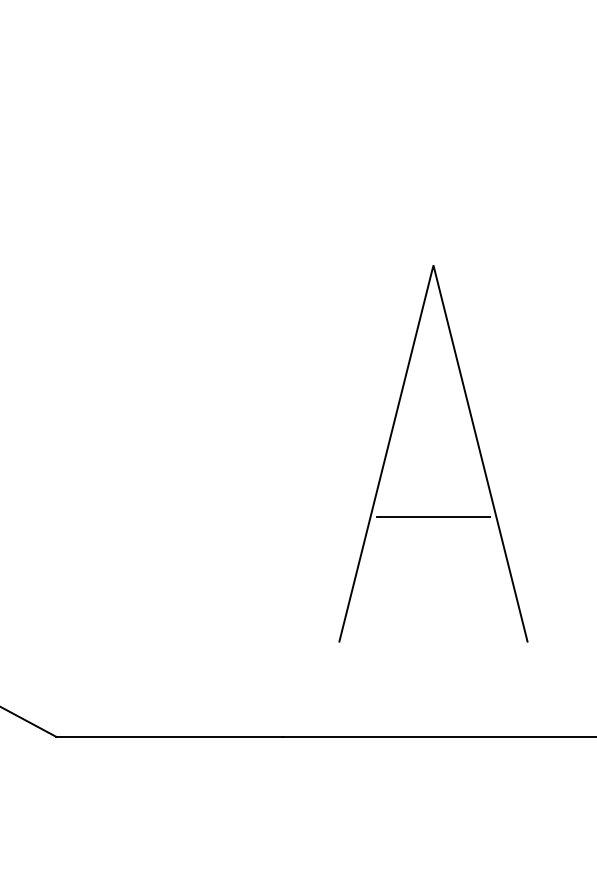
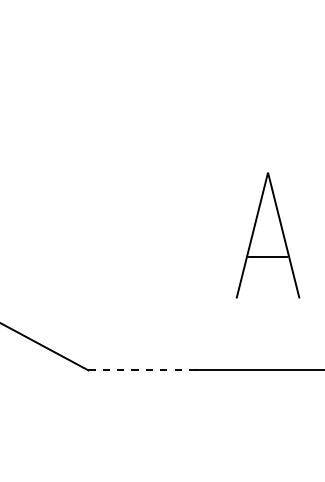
part: (432, 453) -> (267, 235), size x0.7
line: (169, 737) -> (142, 370), solid -> dashed

